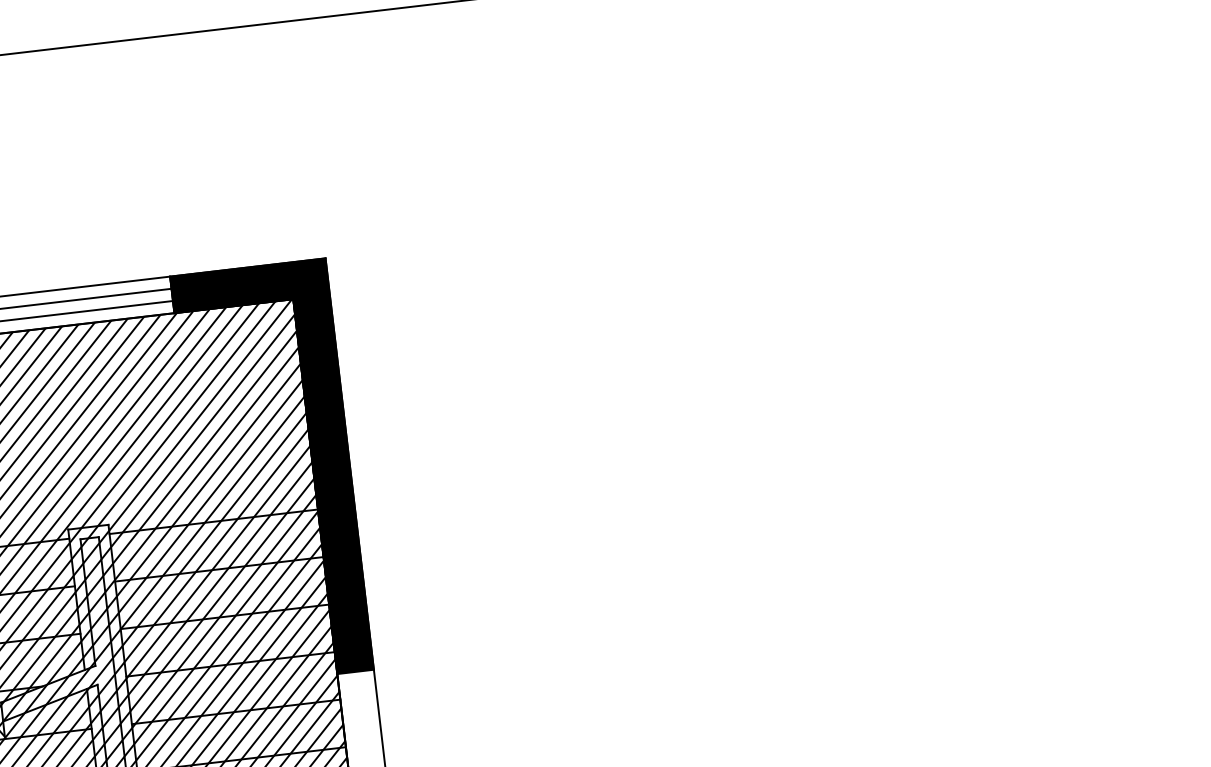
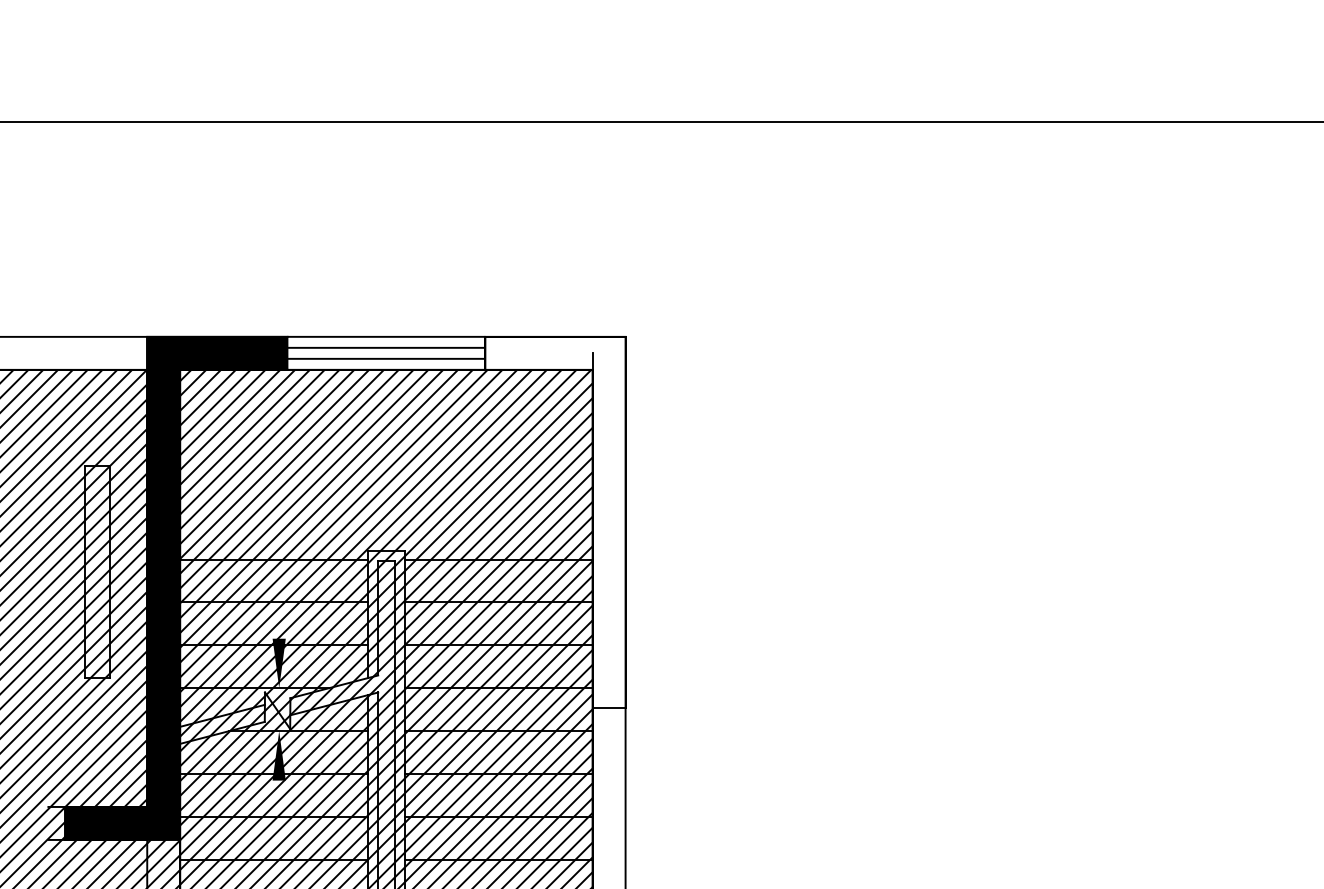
fill: (271, 472) -> (555, 521), removed

